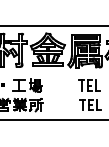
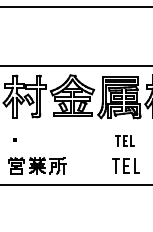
part: (27, 85) -> (46, 140), removed
part: (89, 85) -> (124, 140), size x0.7

